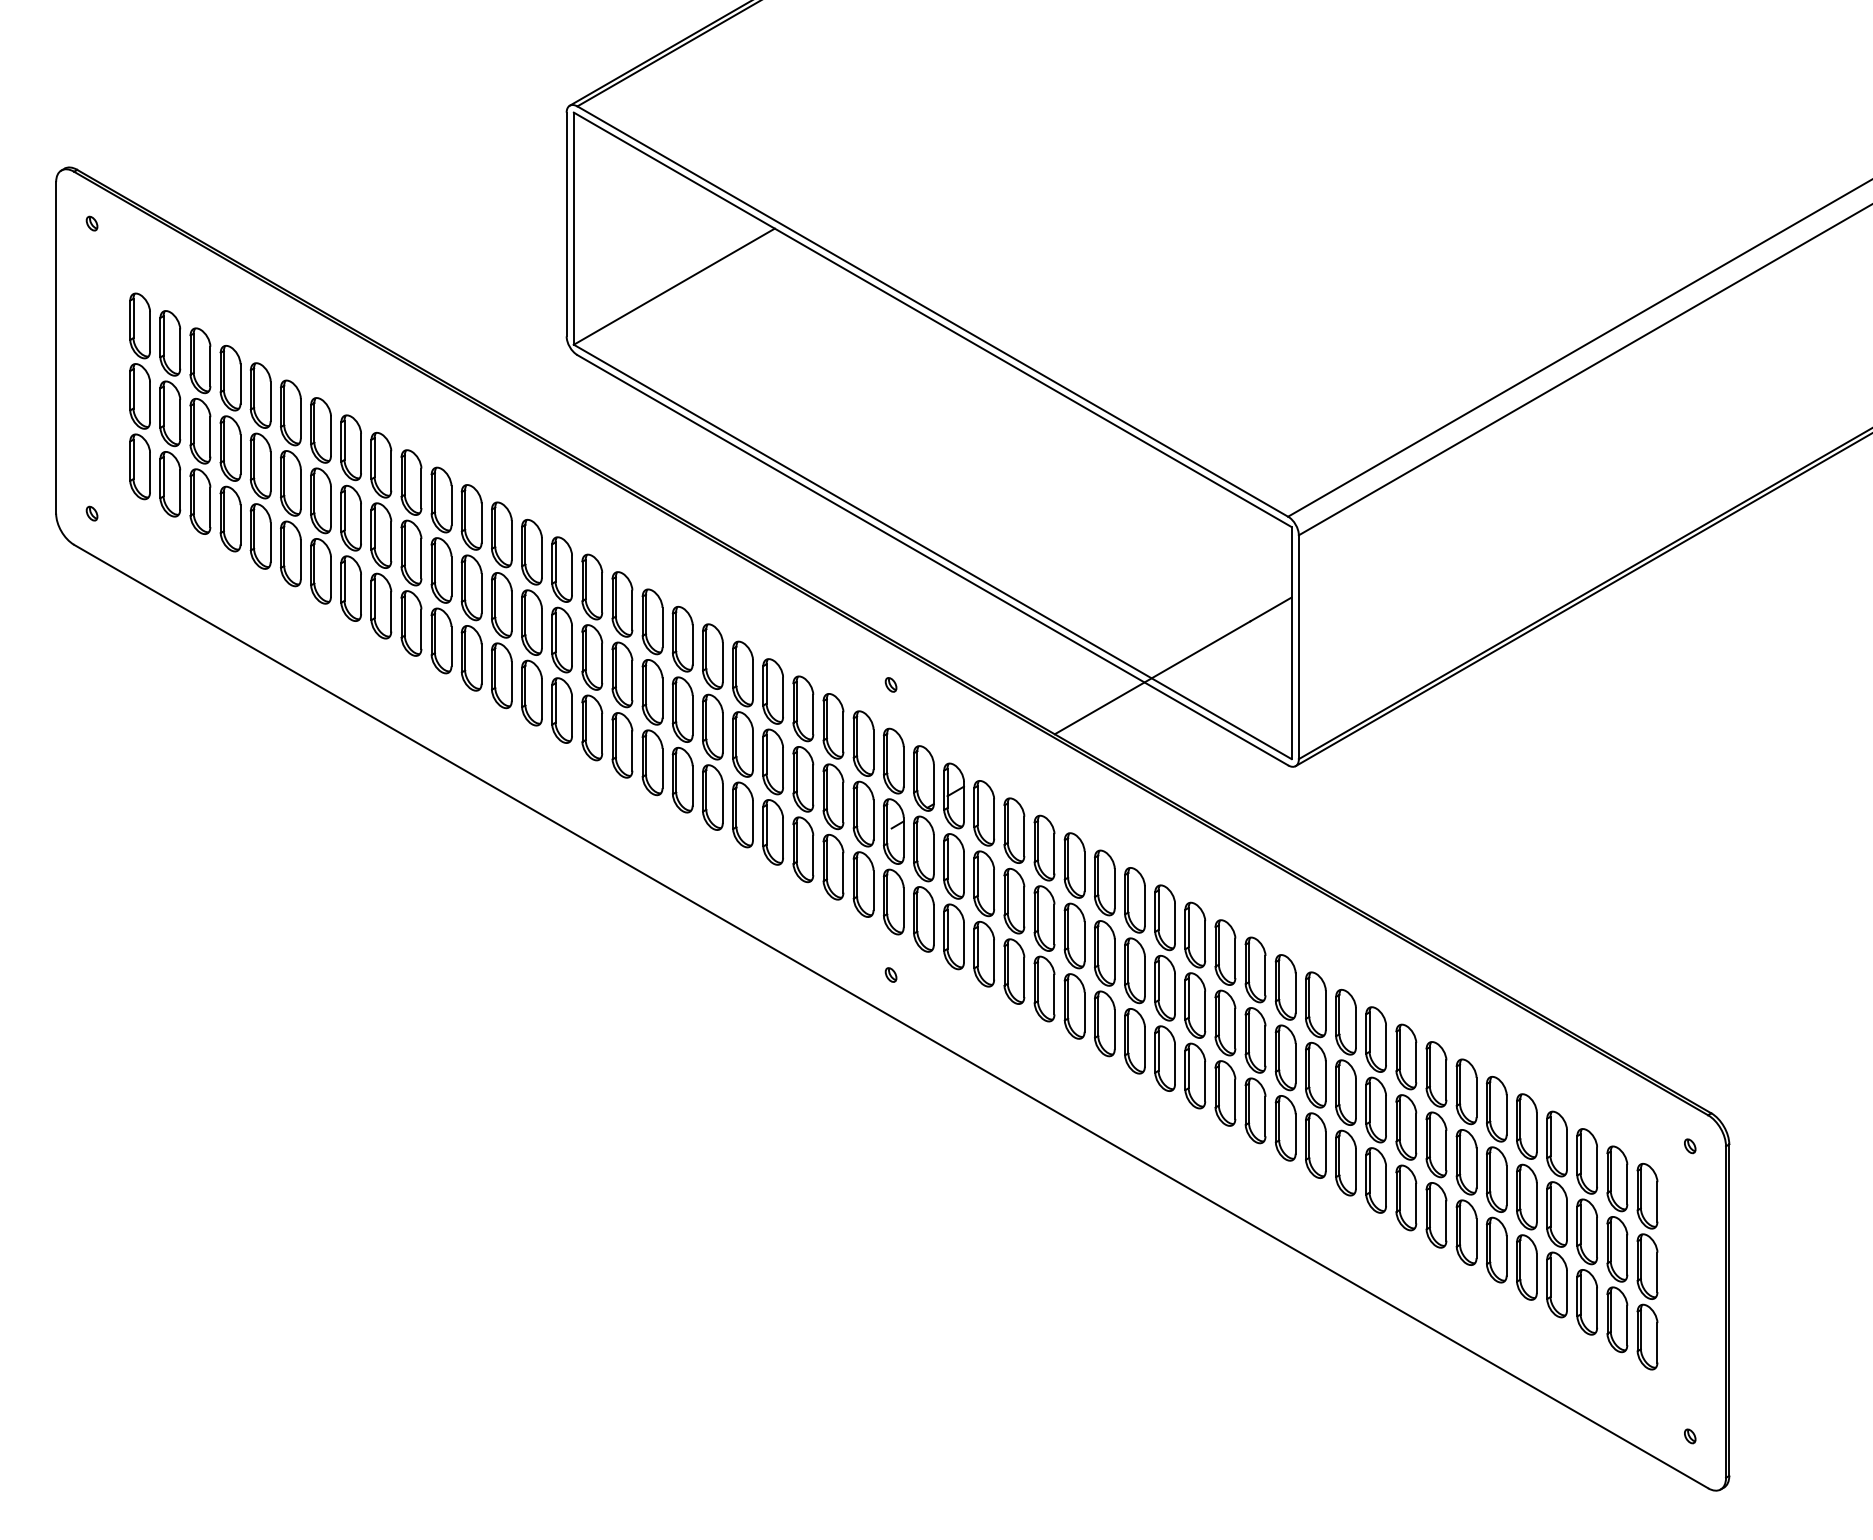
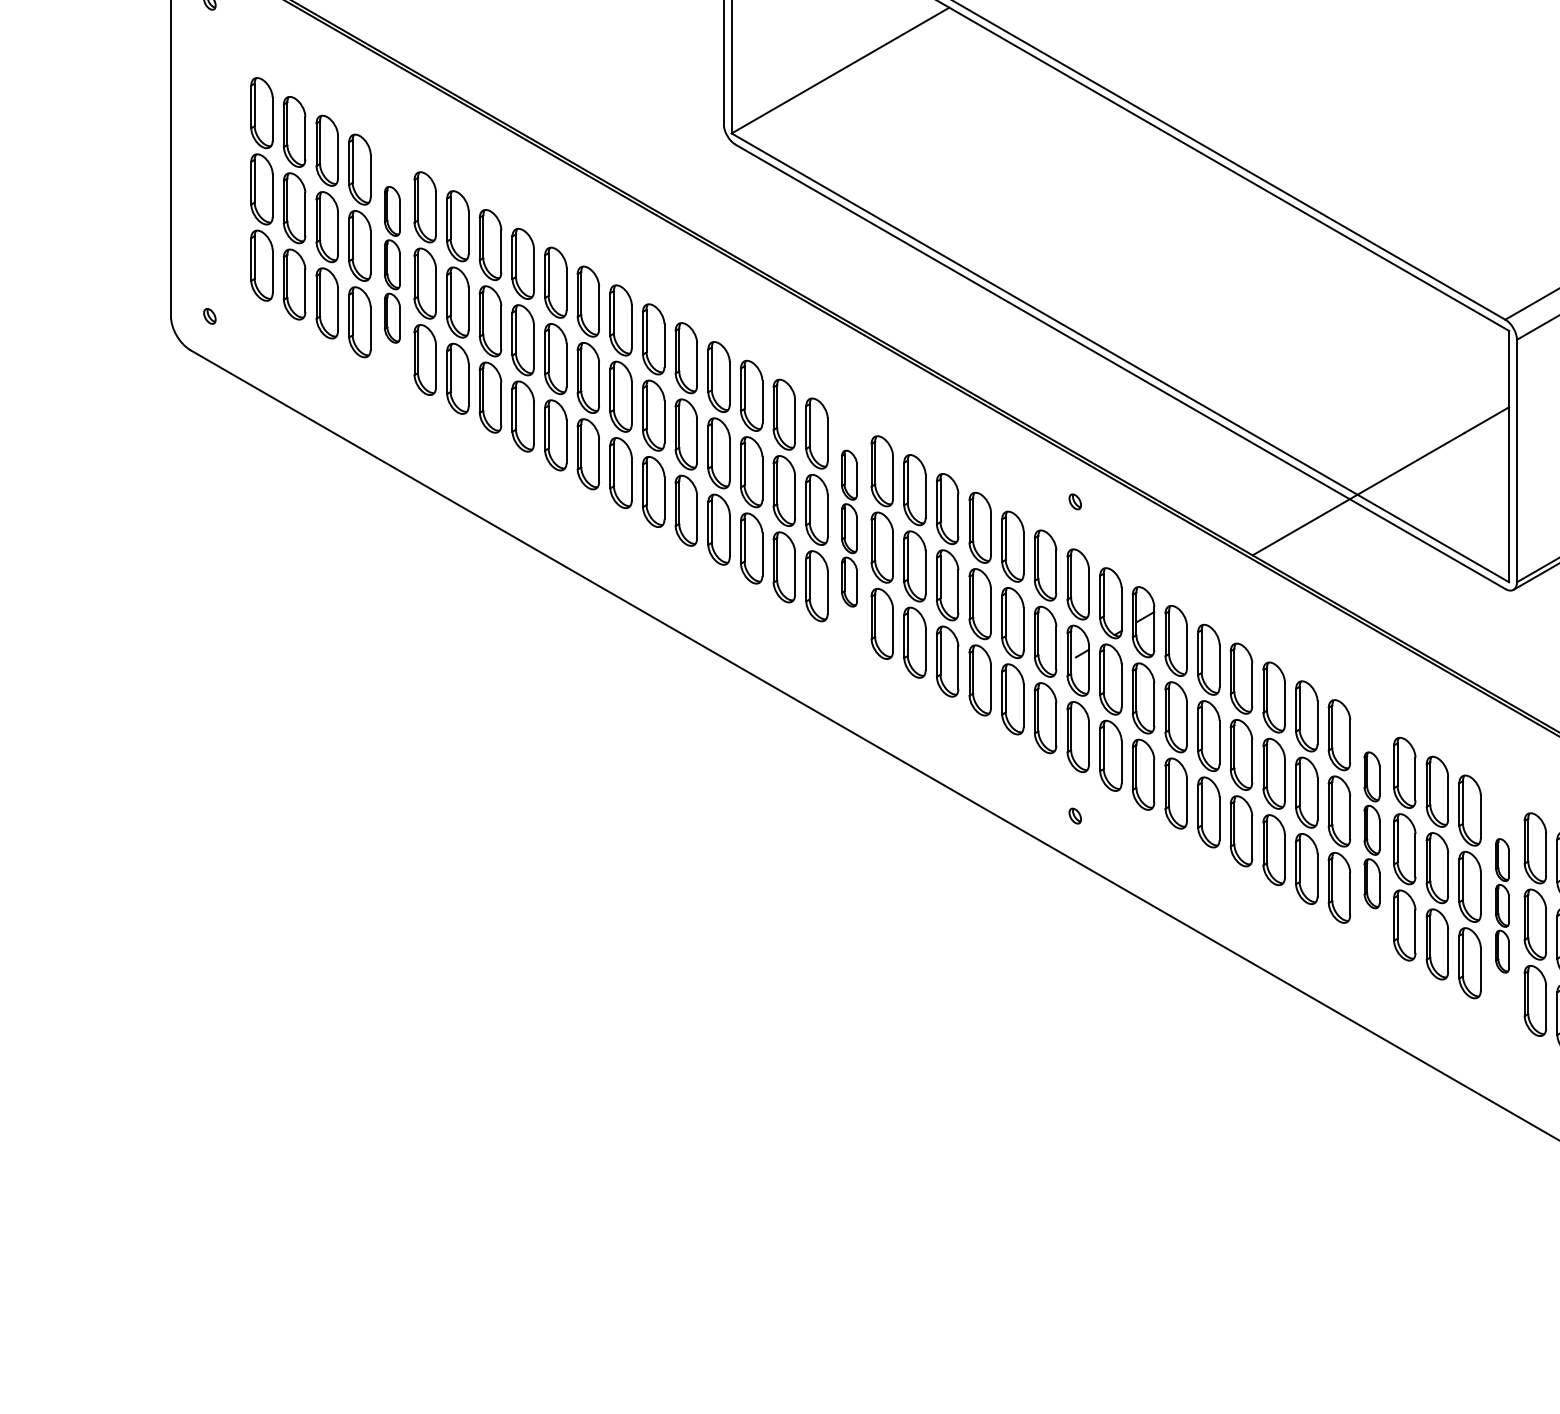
part: (260, 465) -> (392, 264), size x0.7
part: (682, 709) -> (849, 528), size x0.7
part: (1164, 987) -> (1371, 829), size x0.7
part: (1285, 1057) -> (1502, 905), size x0.6

